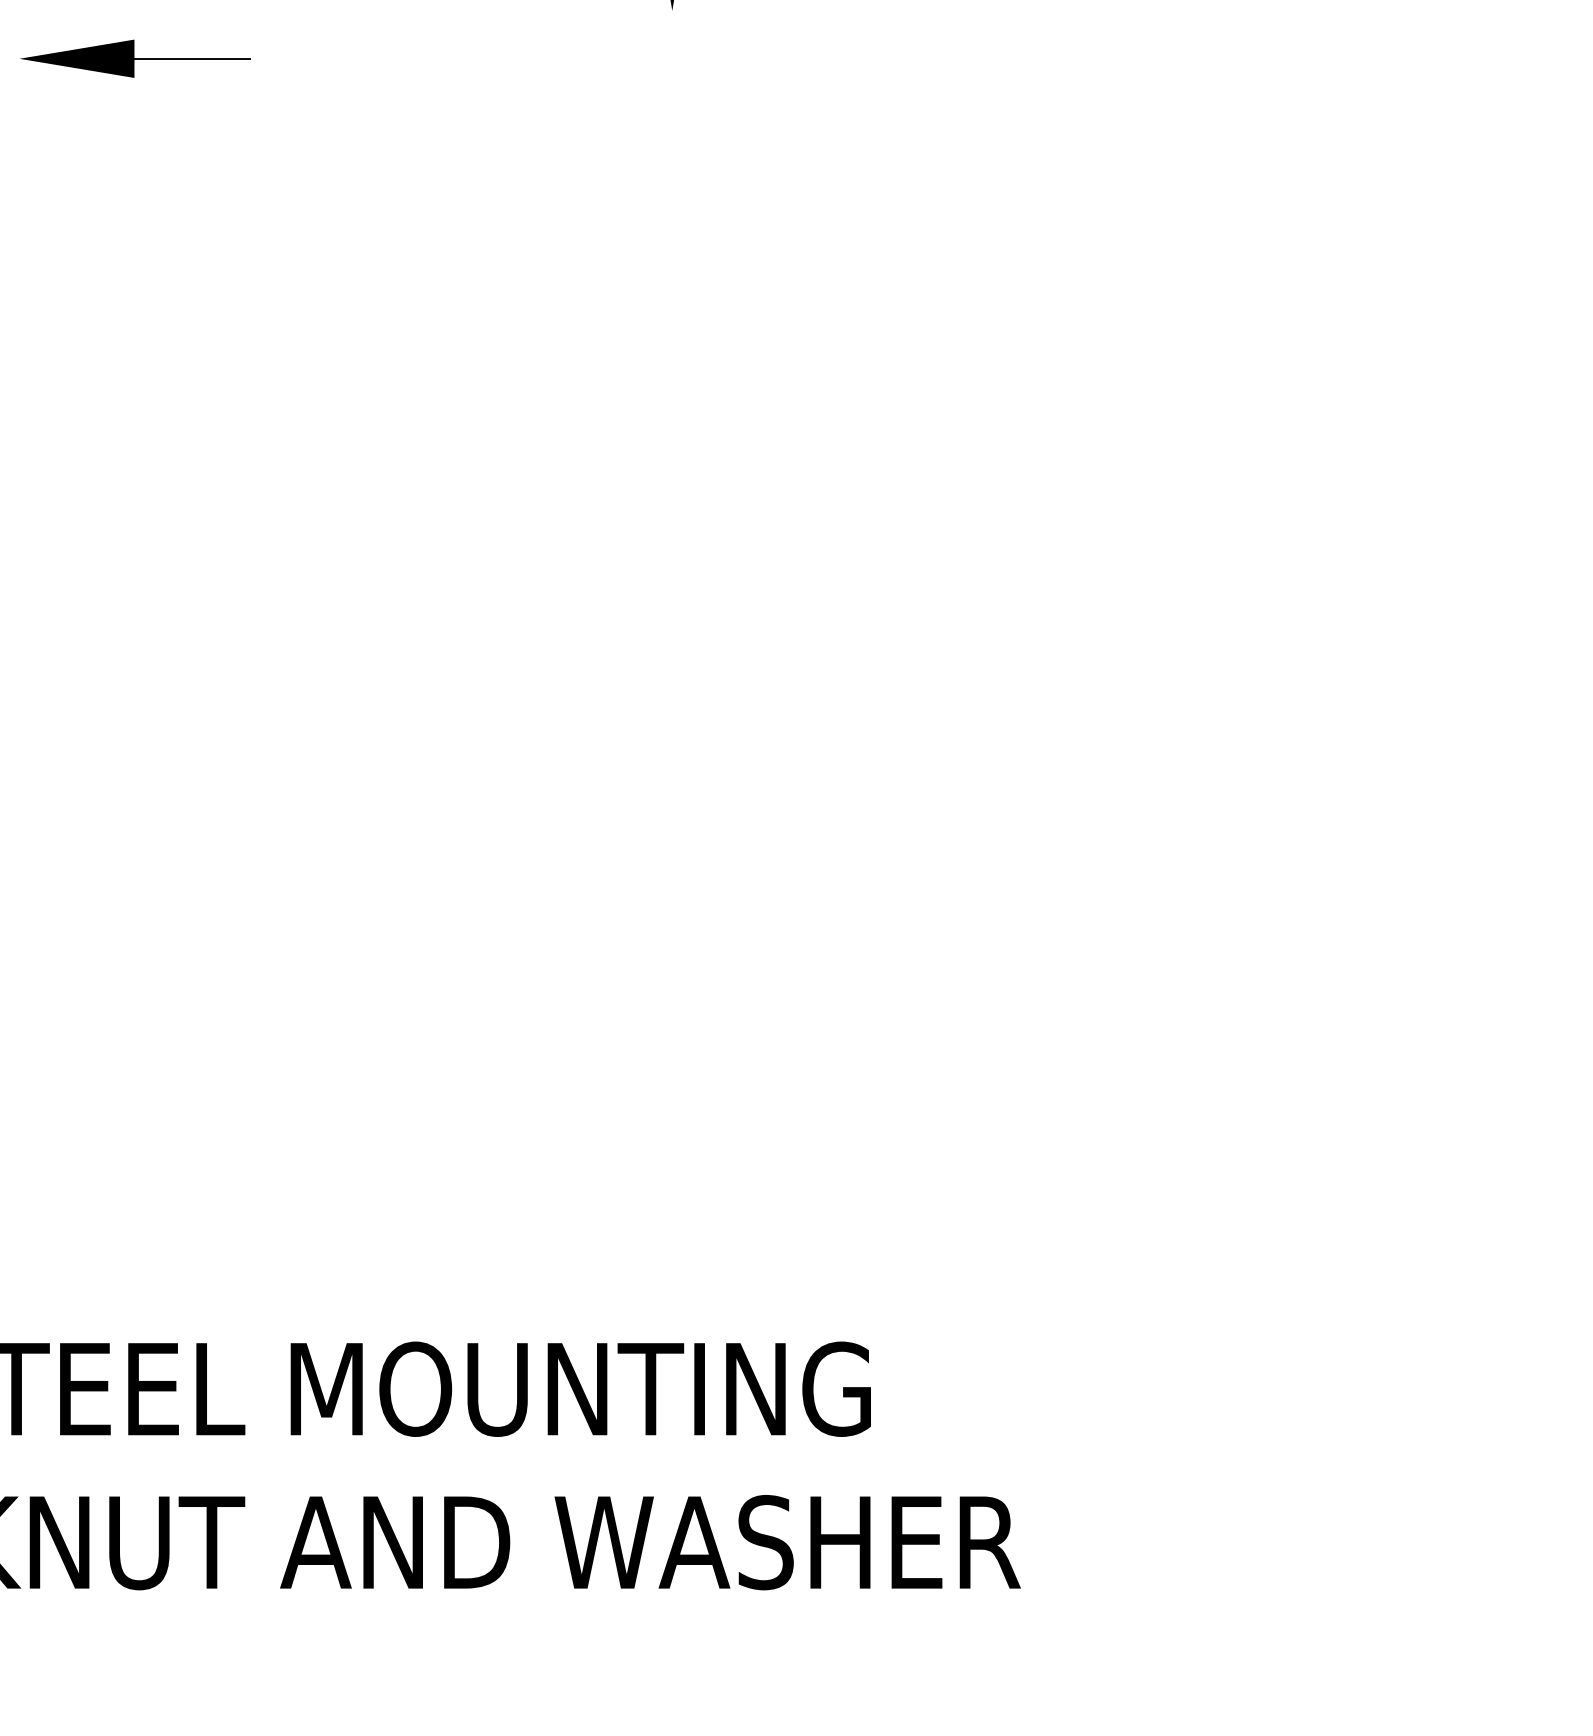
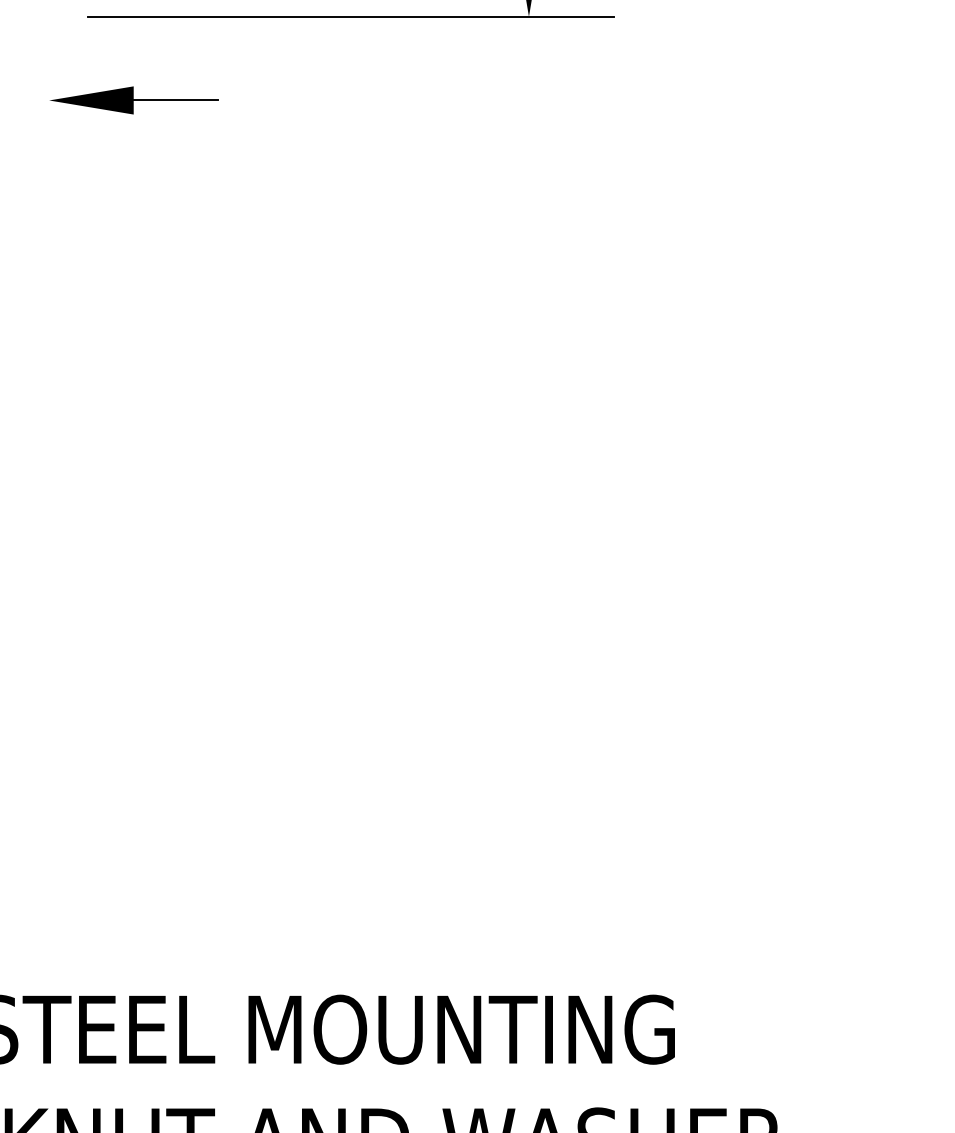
line: (429, 11) -> (350, 17), added
part: (135, 58) -> (134, 100), moved

